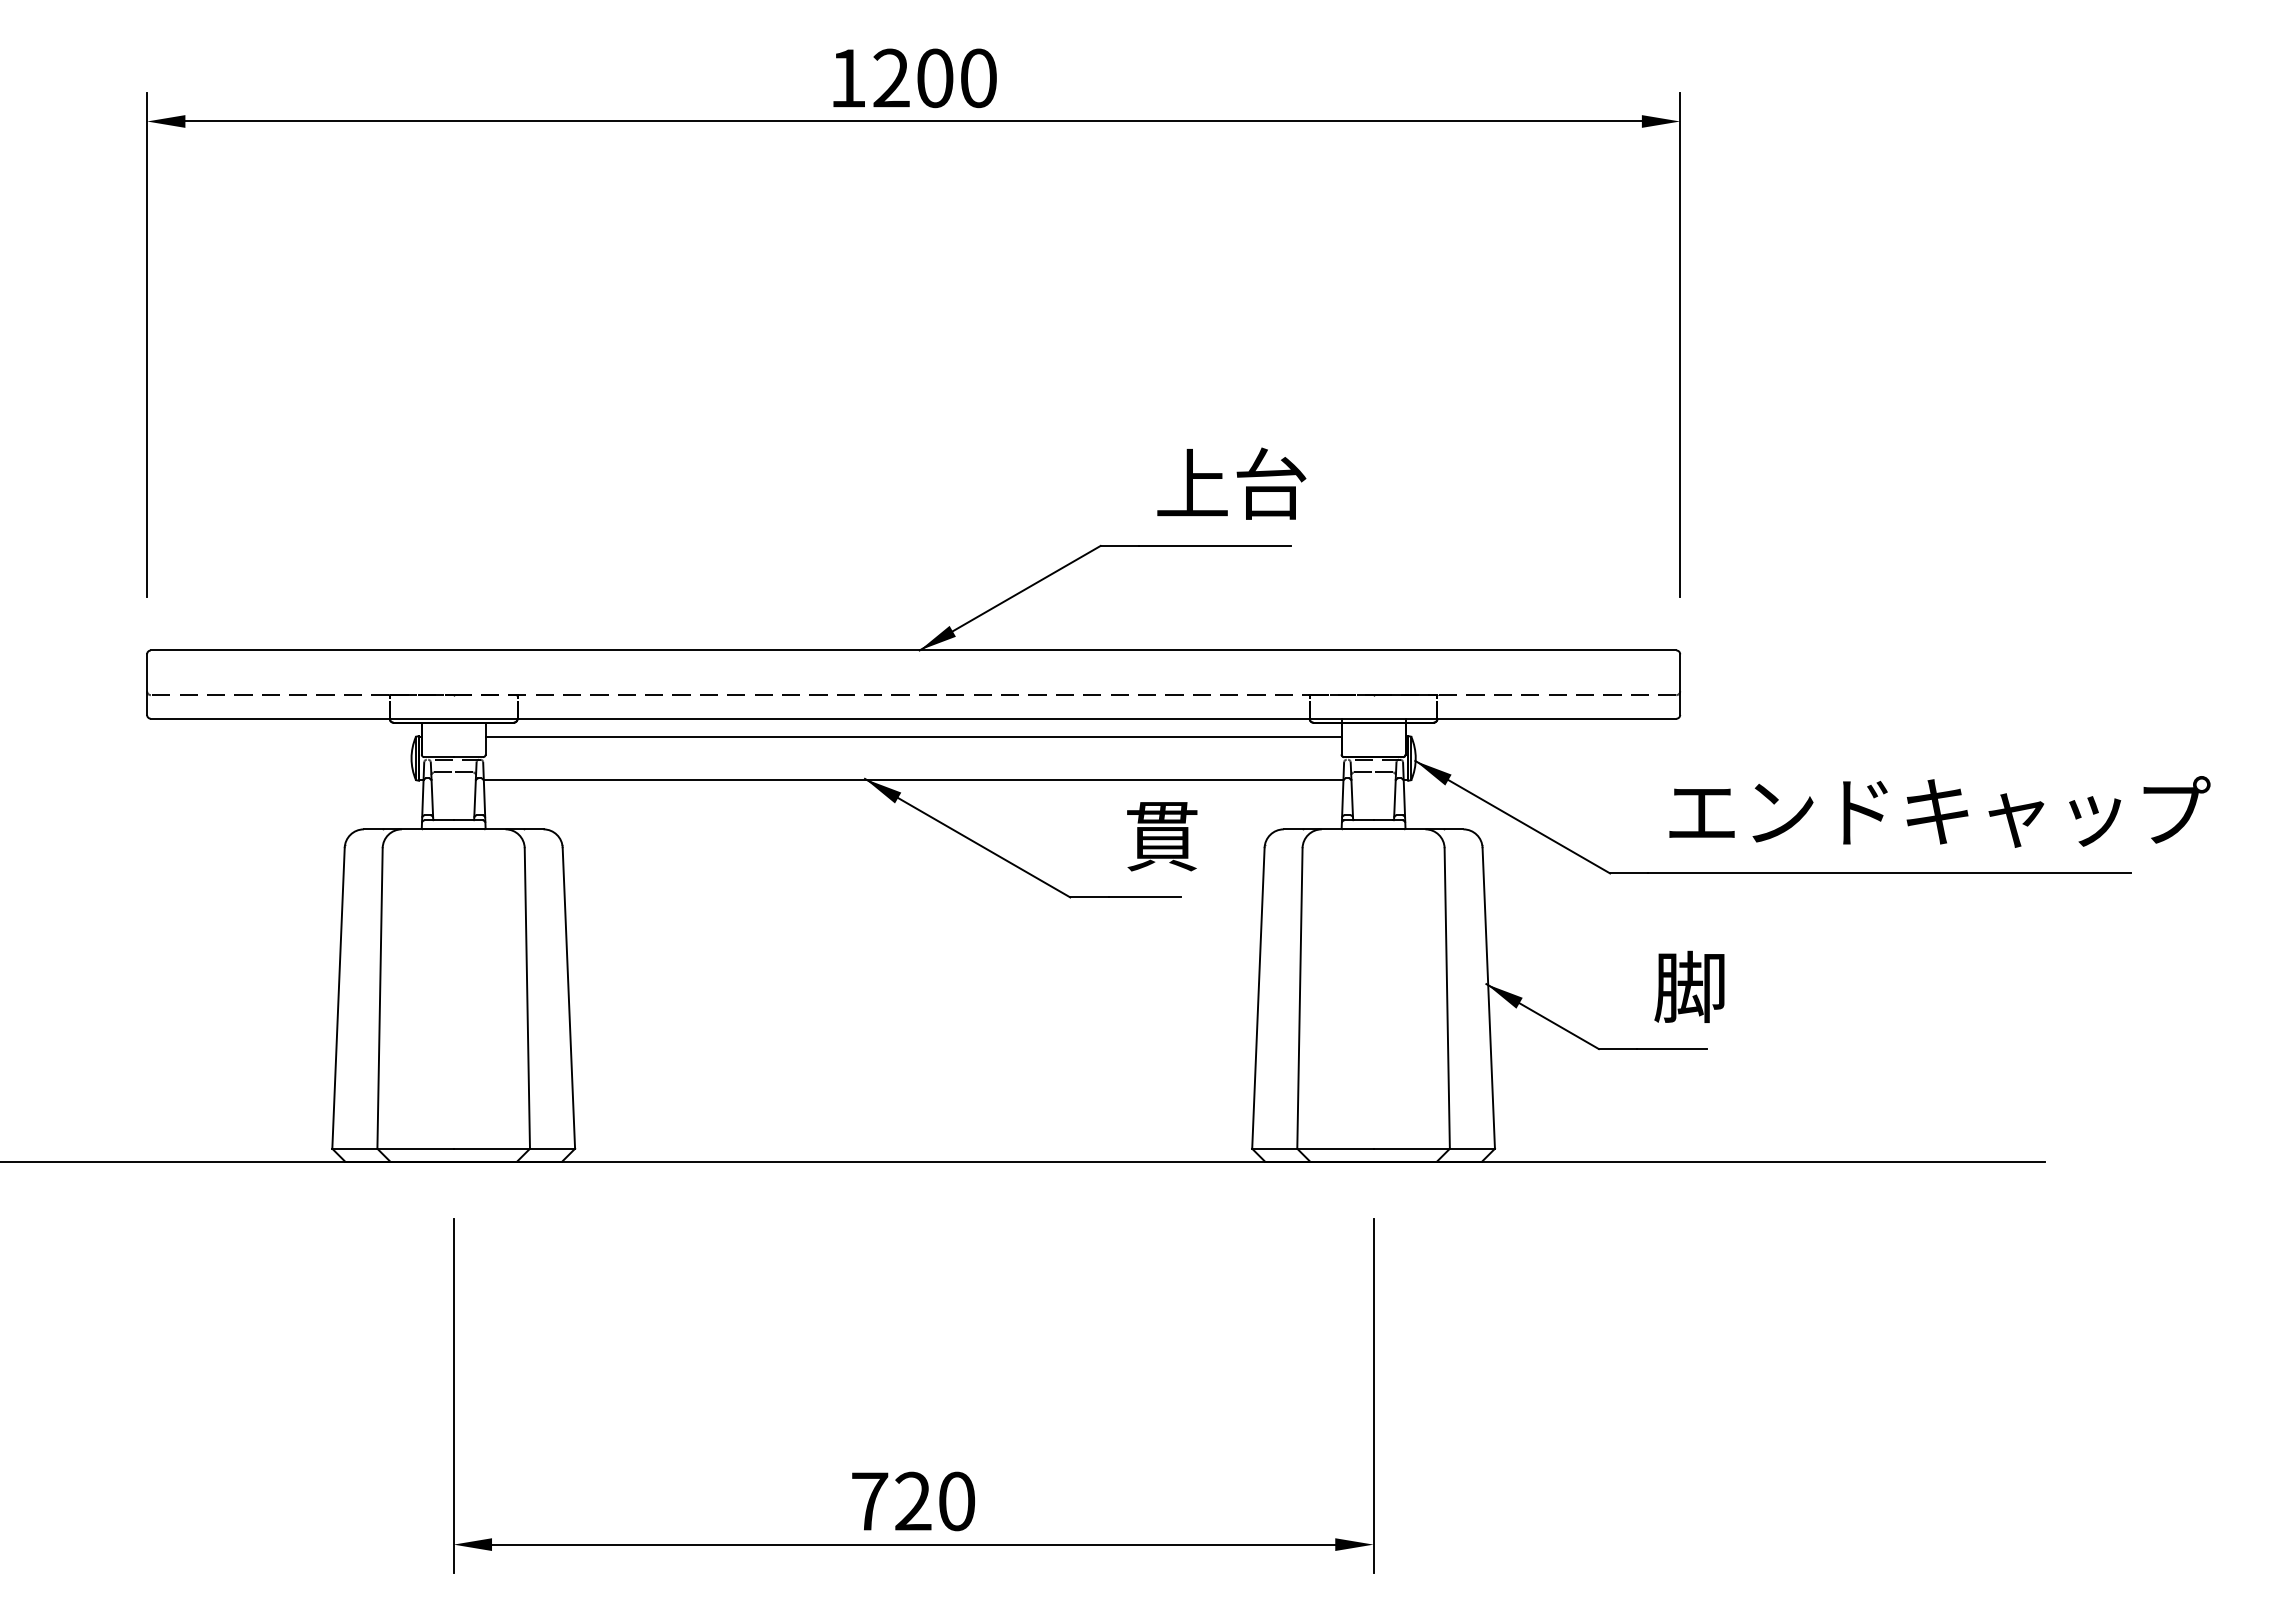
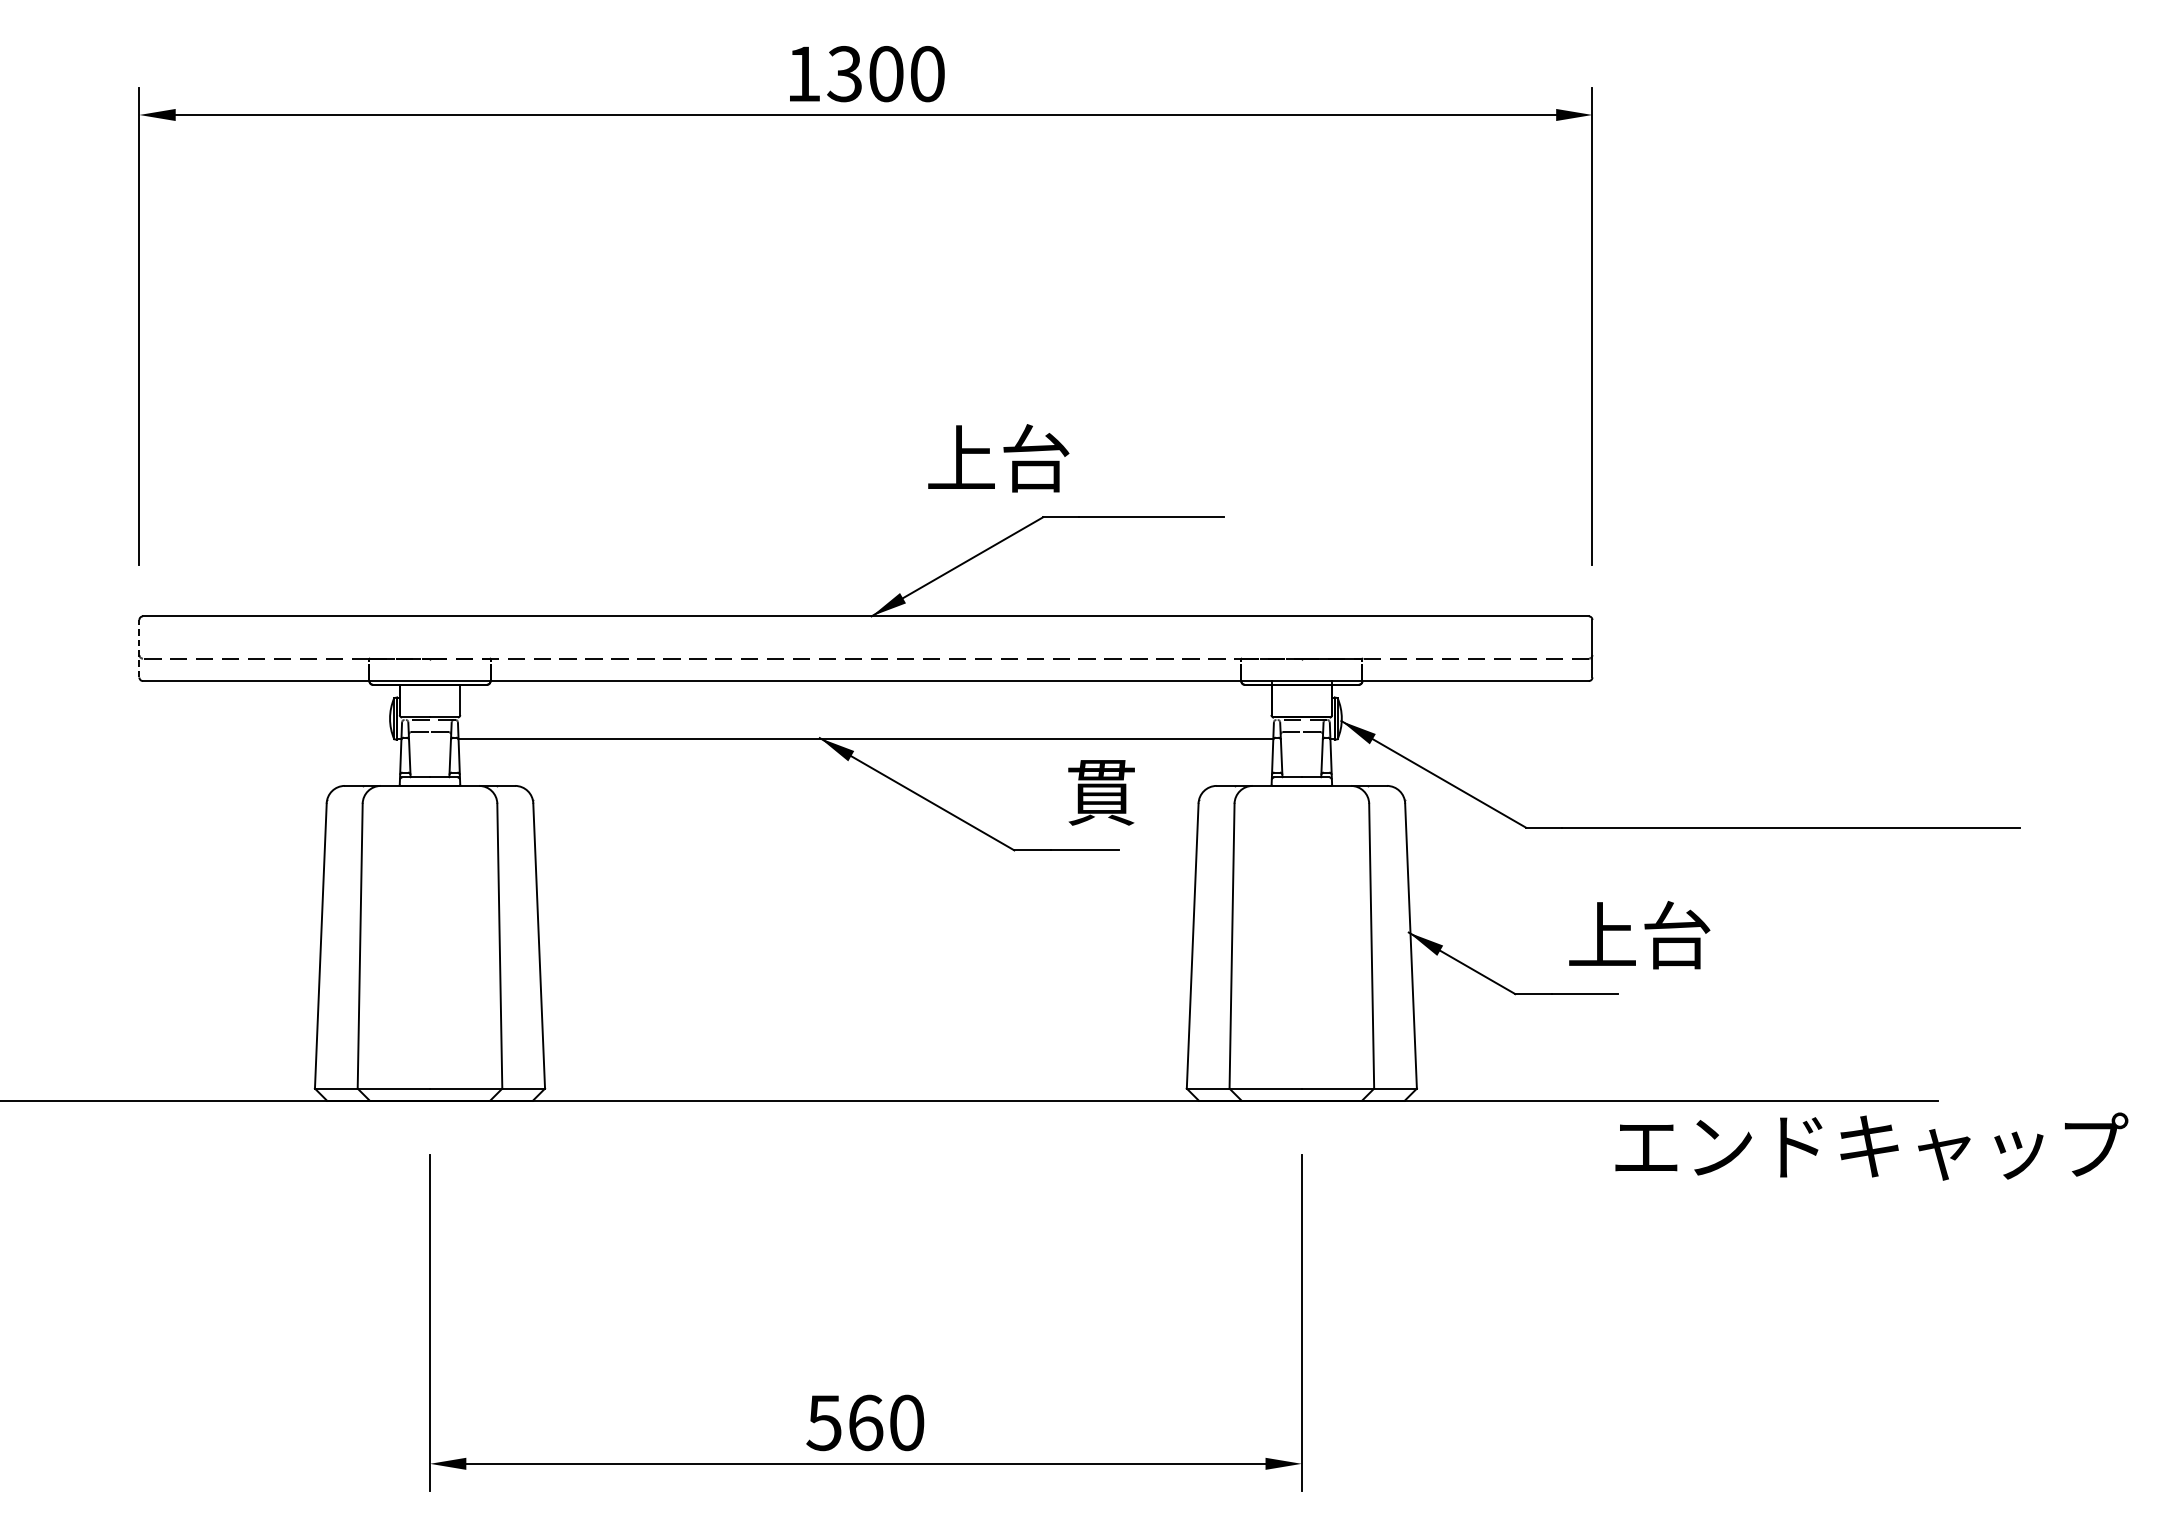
text: (890, 78) -> (843, 74), 1200 -> 1300
text: (1231, 483) -> (998, 458), moved
line: (147, 684) -> (139, 648), solid -> dashed
line: (913, 736) -> (865, 697), removed
text: (1939, 811) -> (1871, 1146), moved
text: (1729, 986) -> (1639, 934), 脚 -> 上台
text: (890, 1501) -> (843, 1422), 720 -> 560

